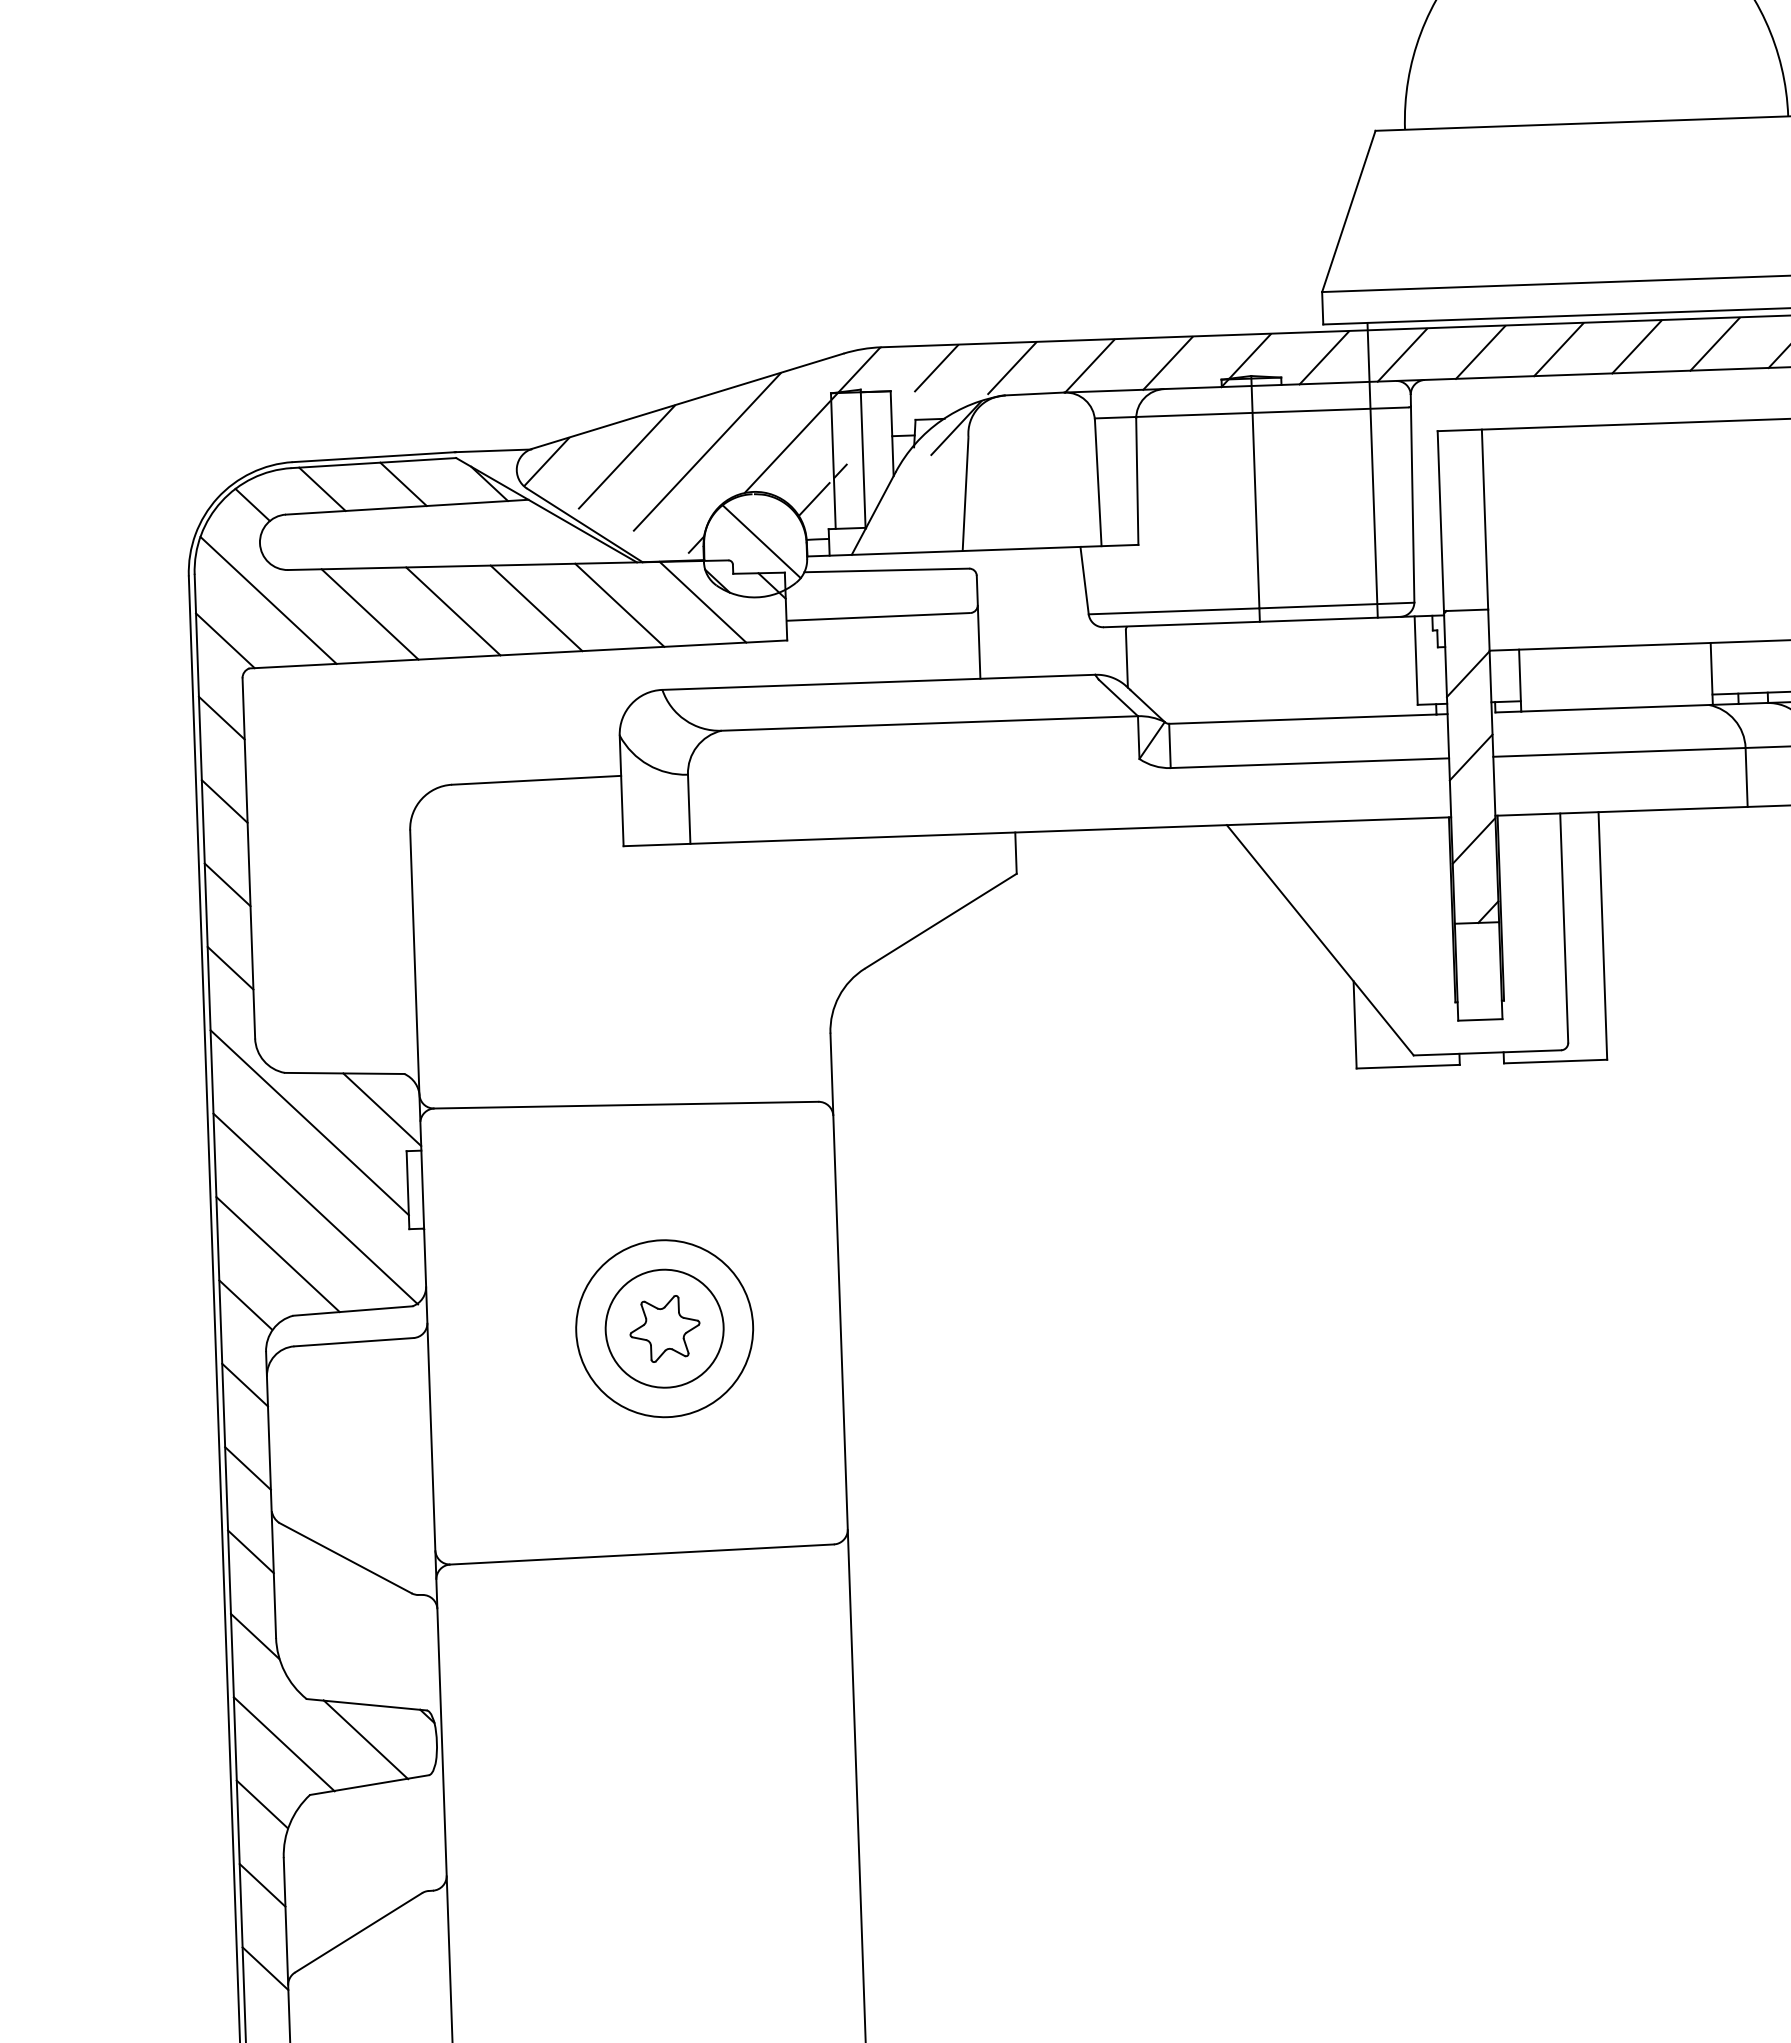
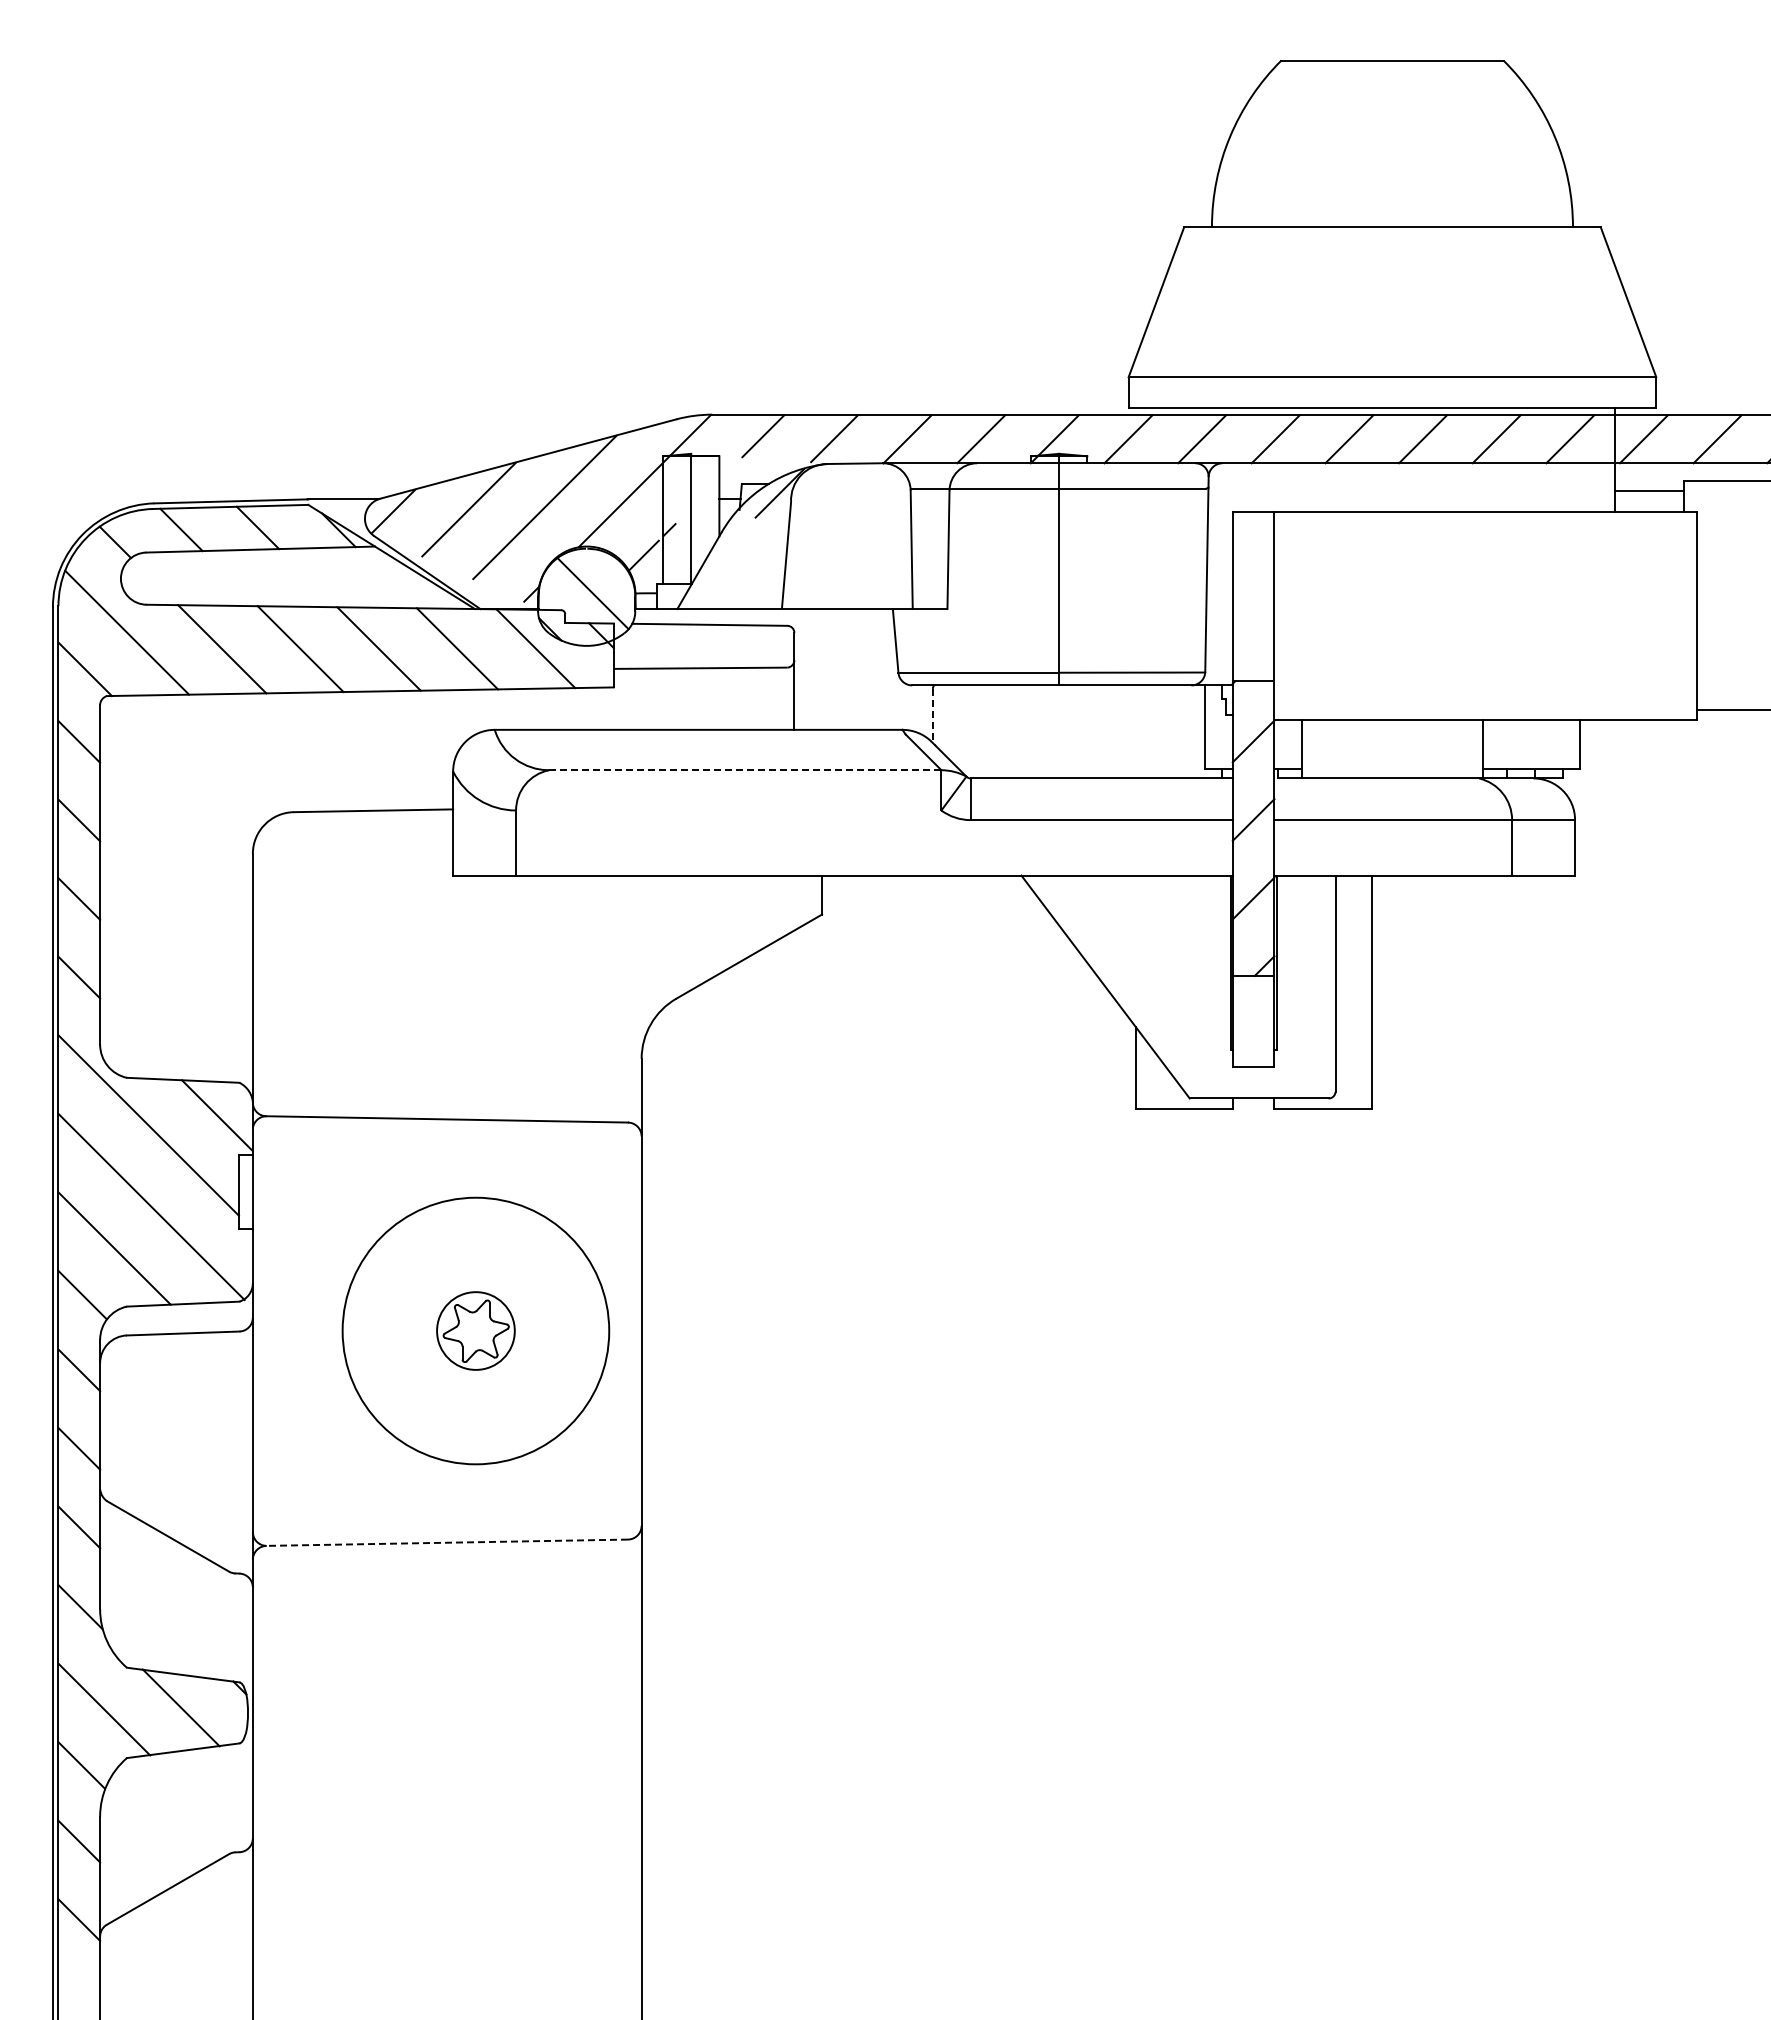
line: (1372, 470) -> (1170, 546), removed
line: (1126, 659) -> (932, 716), solid -> dashed
line: (930, 723) -> (745, 770), solid -> dashed
circle: (664, 1328) -> (475, 1330), size x0.7
circle: (664, 1328) -> (475, 1330), size x1.6
line: (642, 1554) -> (447, 1542), solid -> dashed

